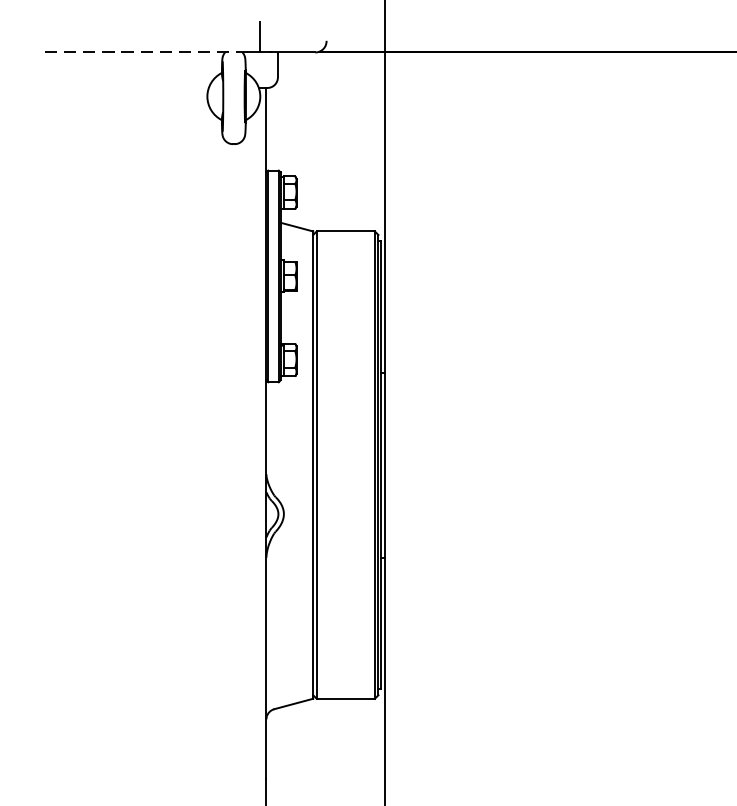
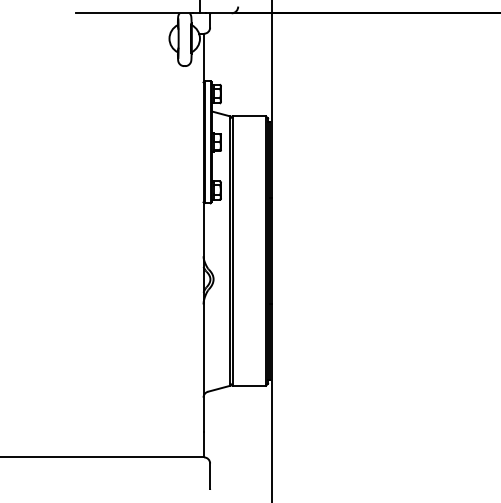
line: (146, 52) -> (134, 13), dashed -> solid

